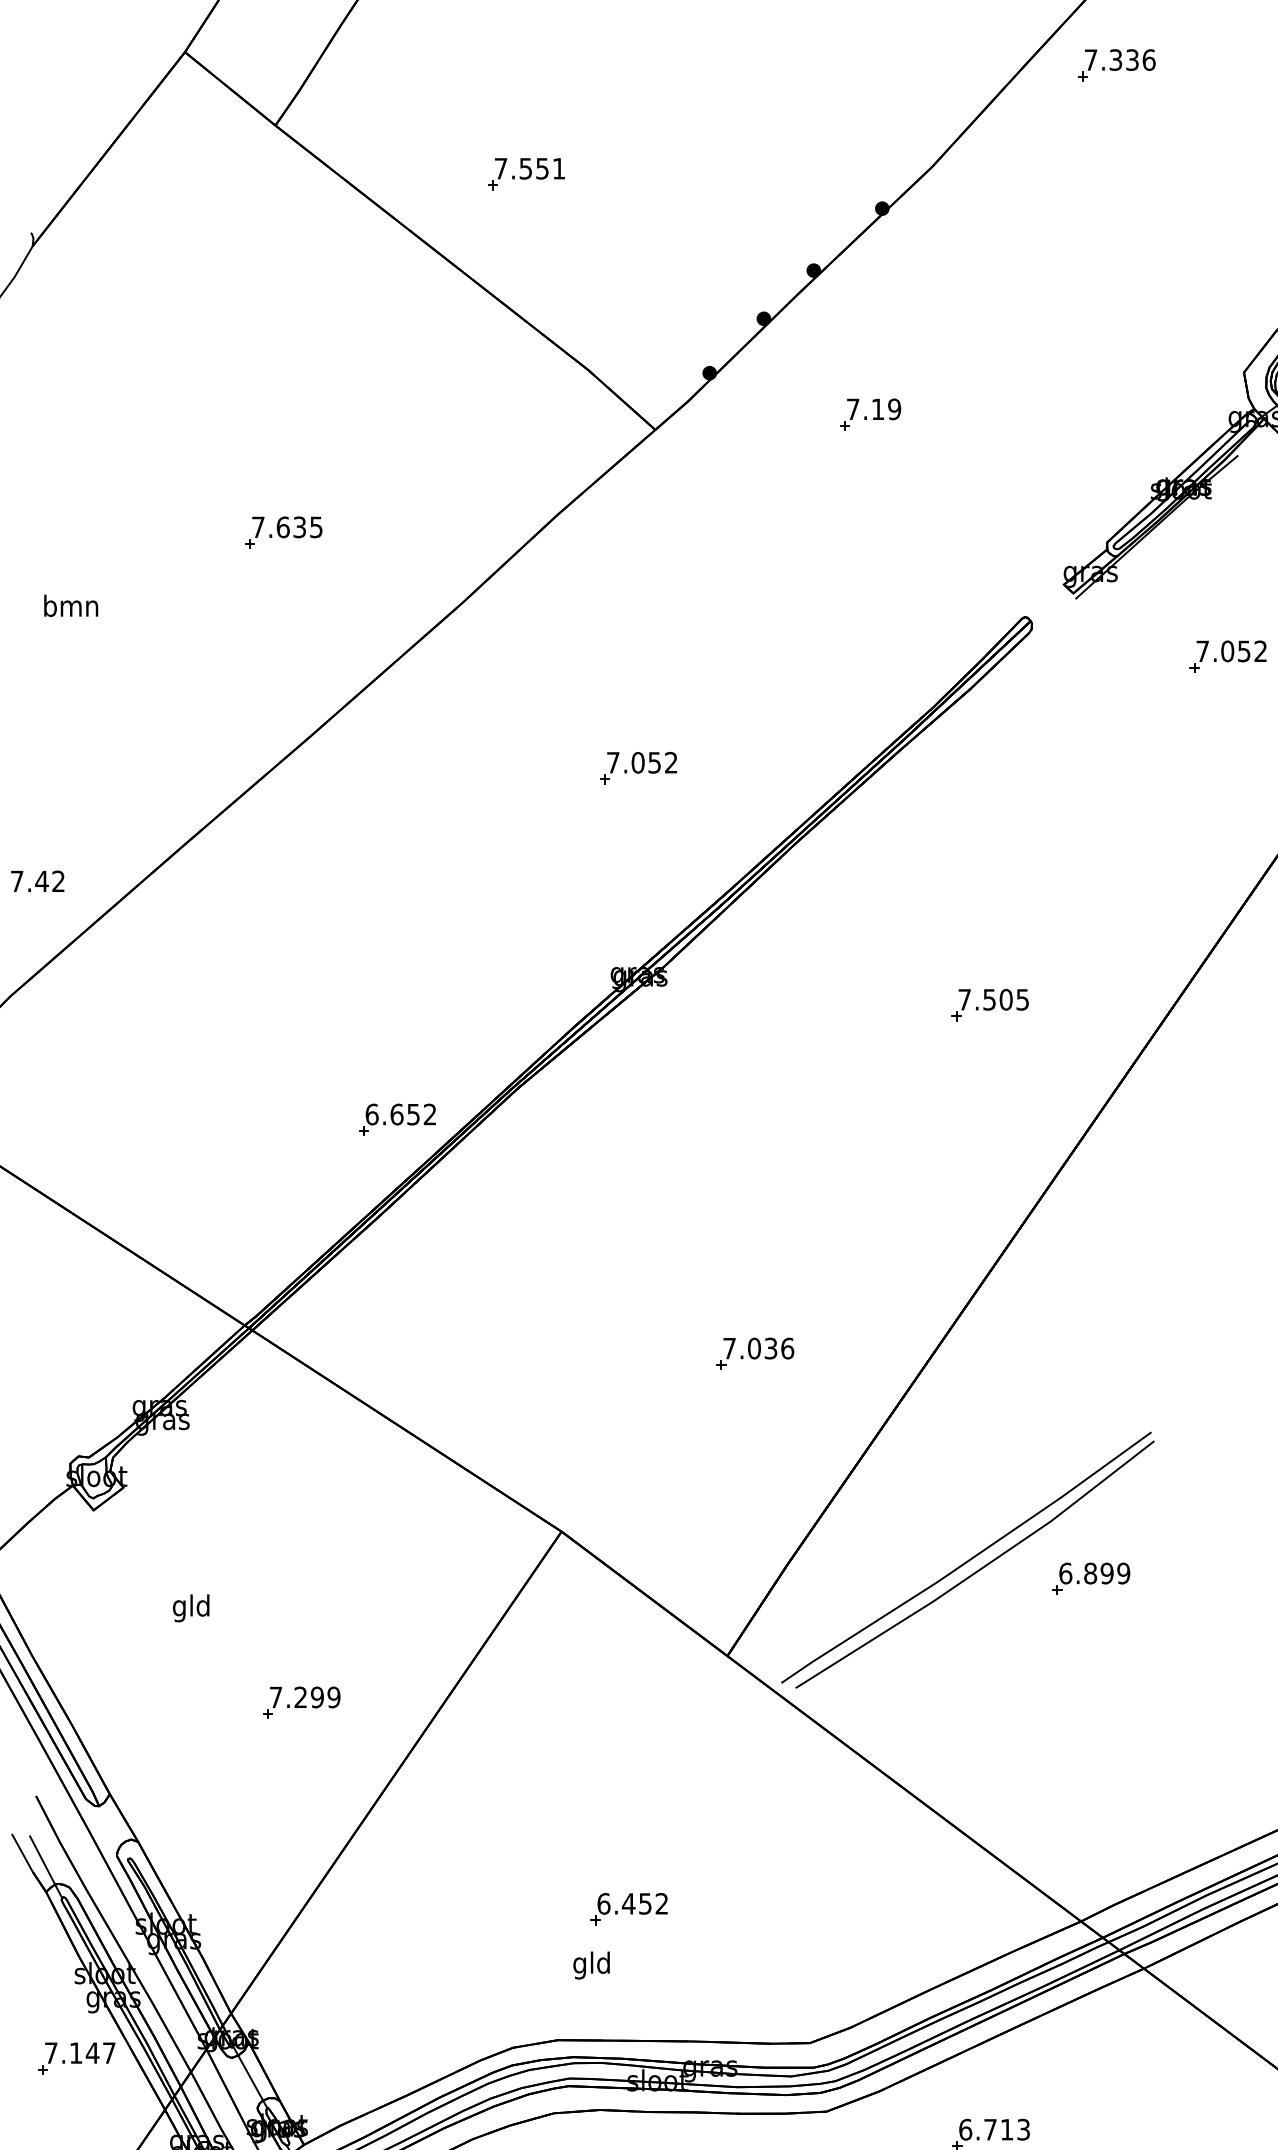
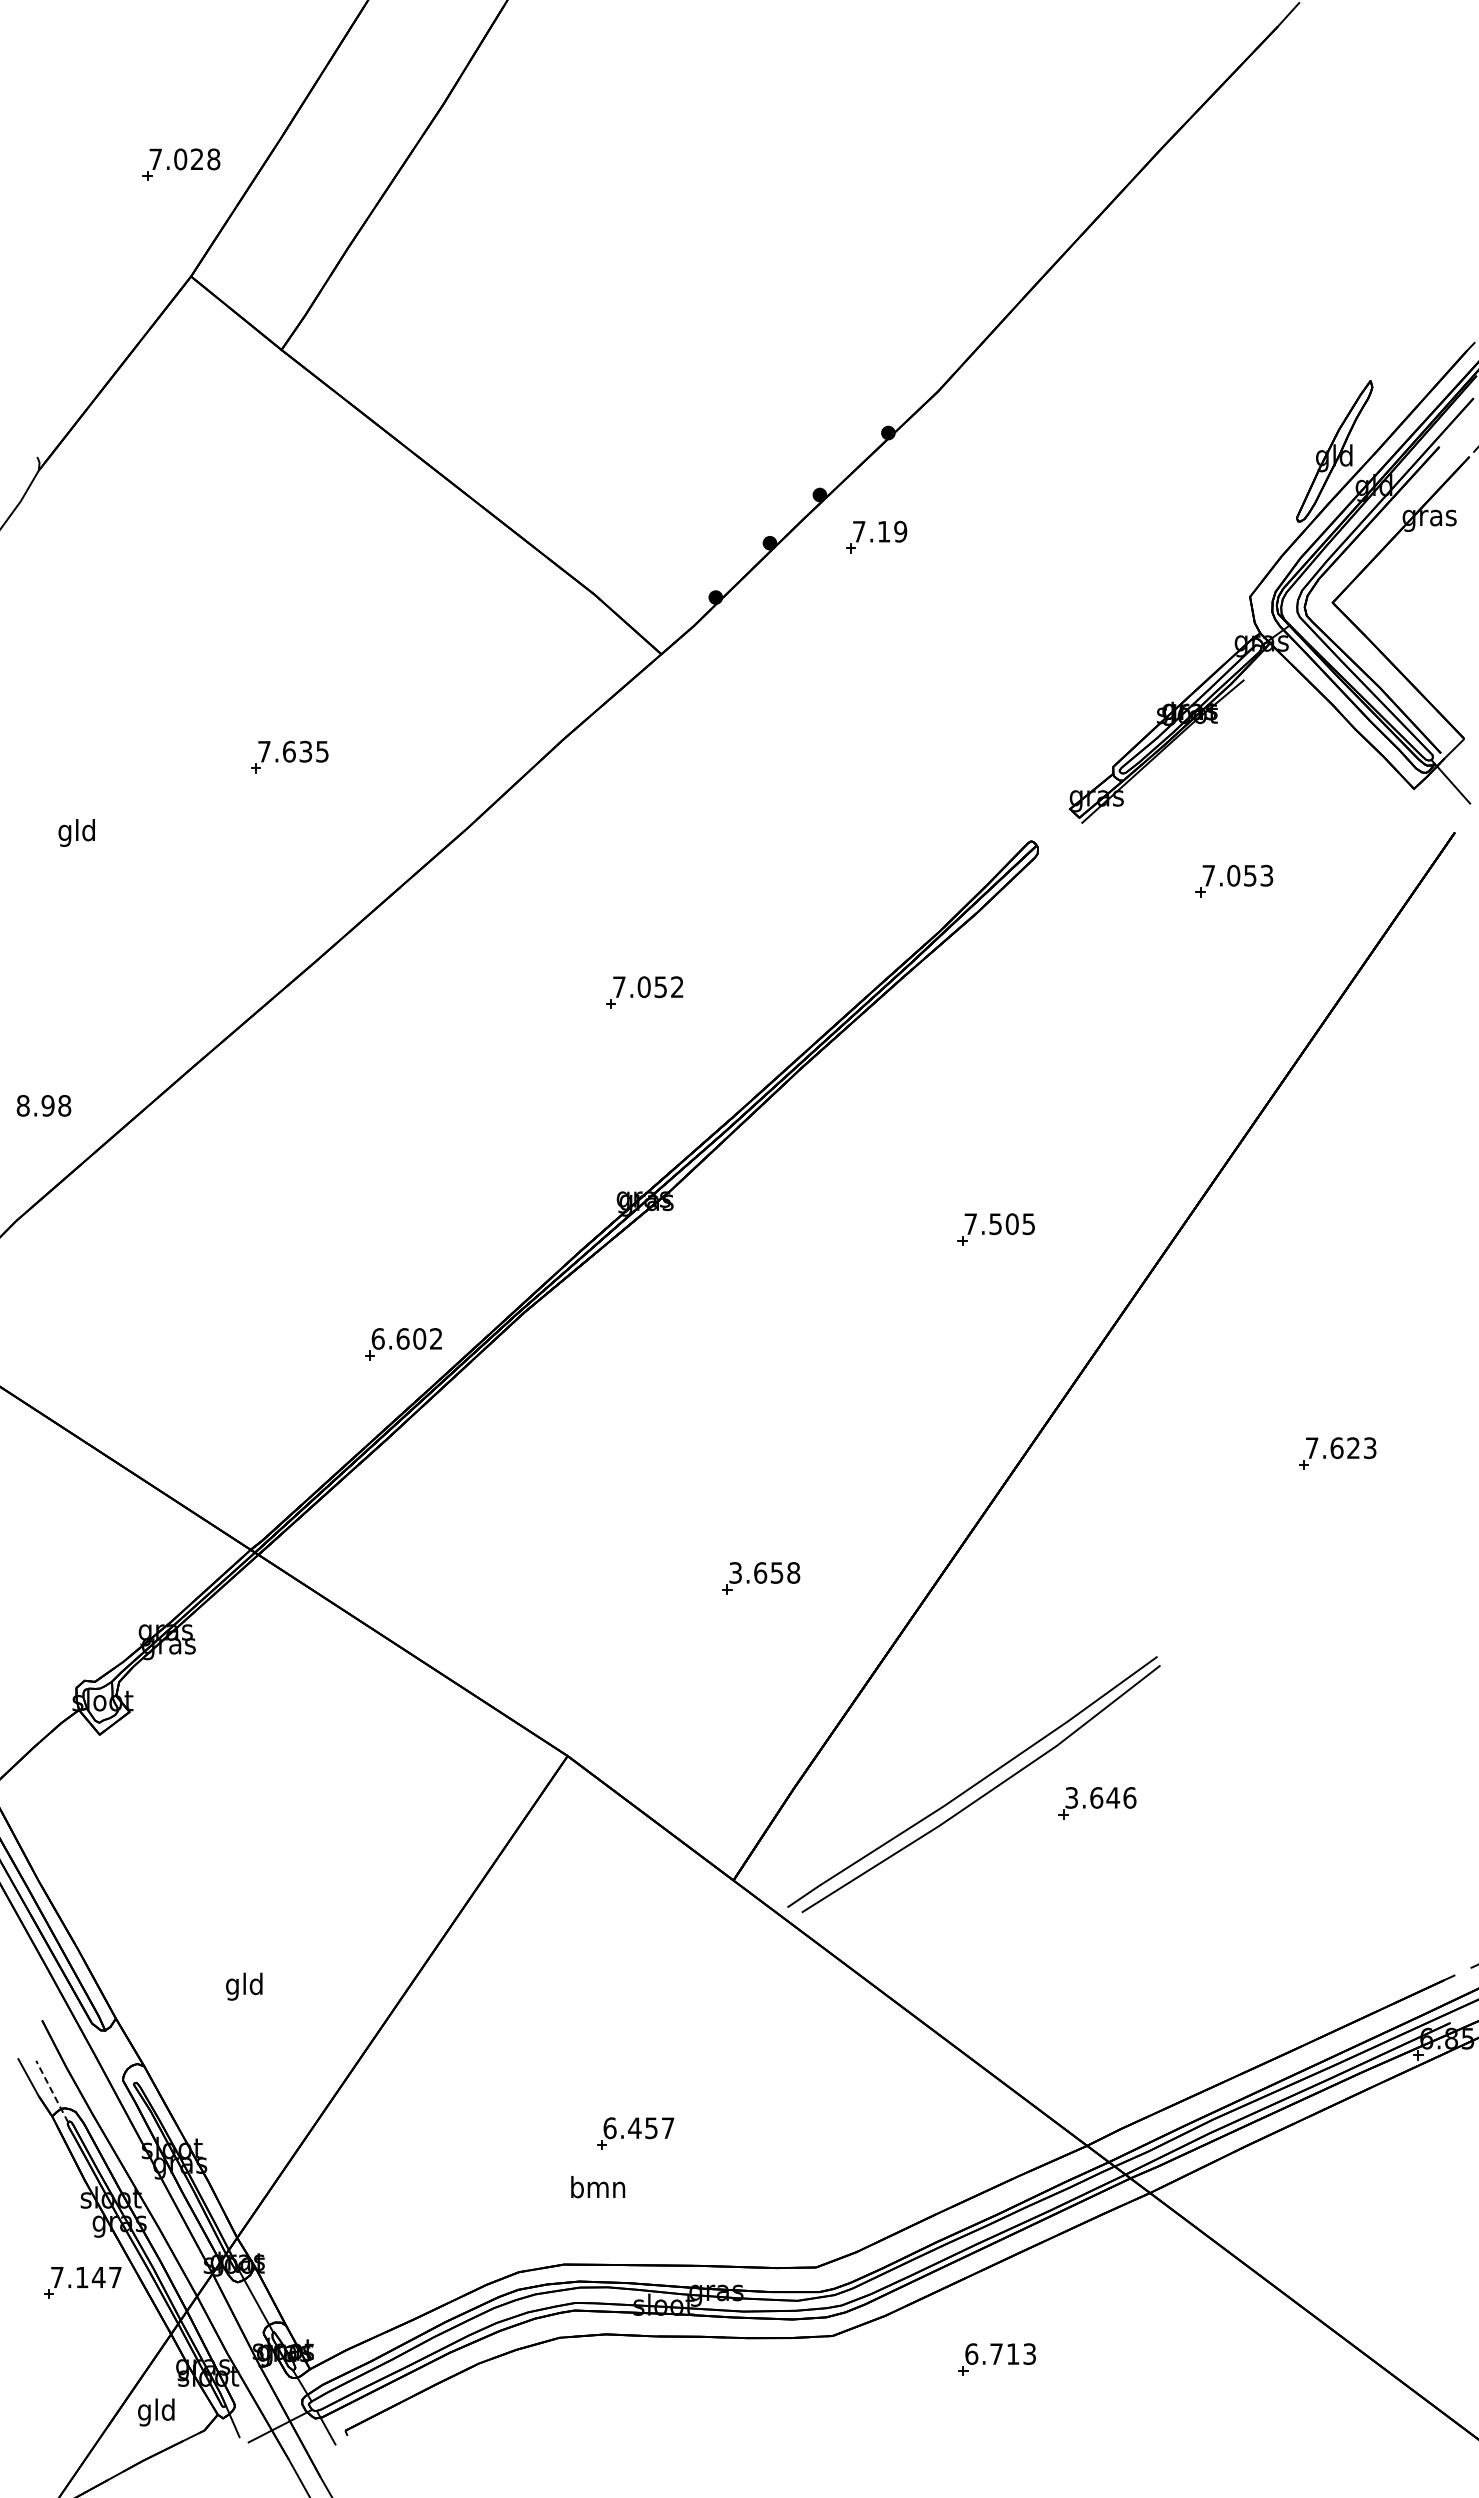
part: (1116, 65) -> (1122, 289), removed
part: (526, 174) -> (532, 398), removed
part: (870, 414) -> (876, 536), moved
text: (71, 608) -> (77, 832), bmn -> gld
text: (1260, 651) -> (1266, 875), 7.052 -> 7.053
text: (37, 881) -> (43, 1105), 7.42 -> 8.98
text: (413, 1114) -> (419, 1338), 6.652 -> 6.602
text: (758, 1348) -> (764, 1572), 7.036 -> 3.658
text: (1094, 1573) -> (1100, 1797), 6.899 -> 3.646
text: (191, 1608) -> (244, 1986), moved
part: (301, 1703) -> (307, 1927), removed
line: (46, 1867) -> (52, 2091), solid -> dashed
text: (661, 1903) -> (667, 2127), 6.452 -> 6.457
text: (592, 1965) -> (598, 2189), gld -> bmn

